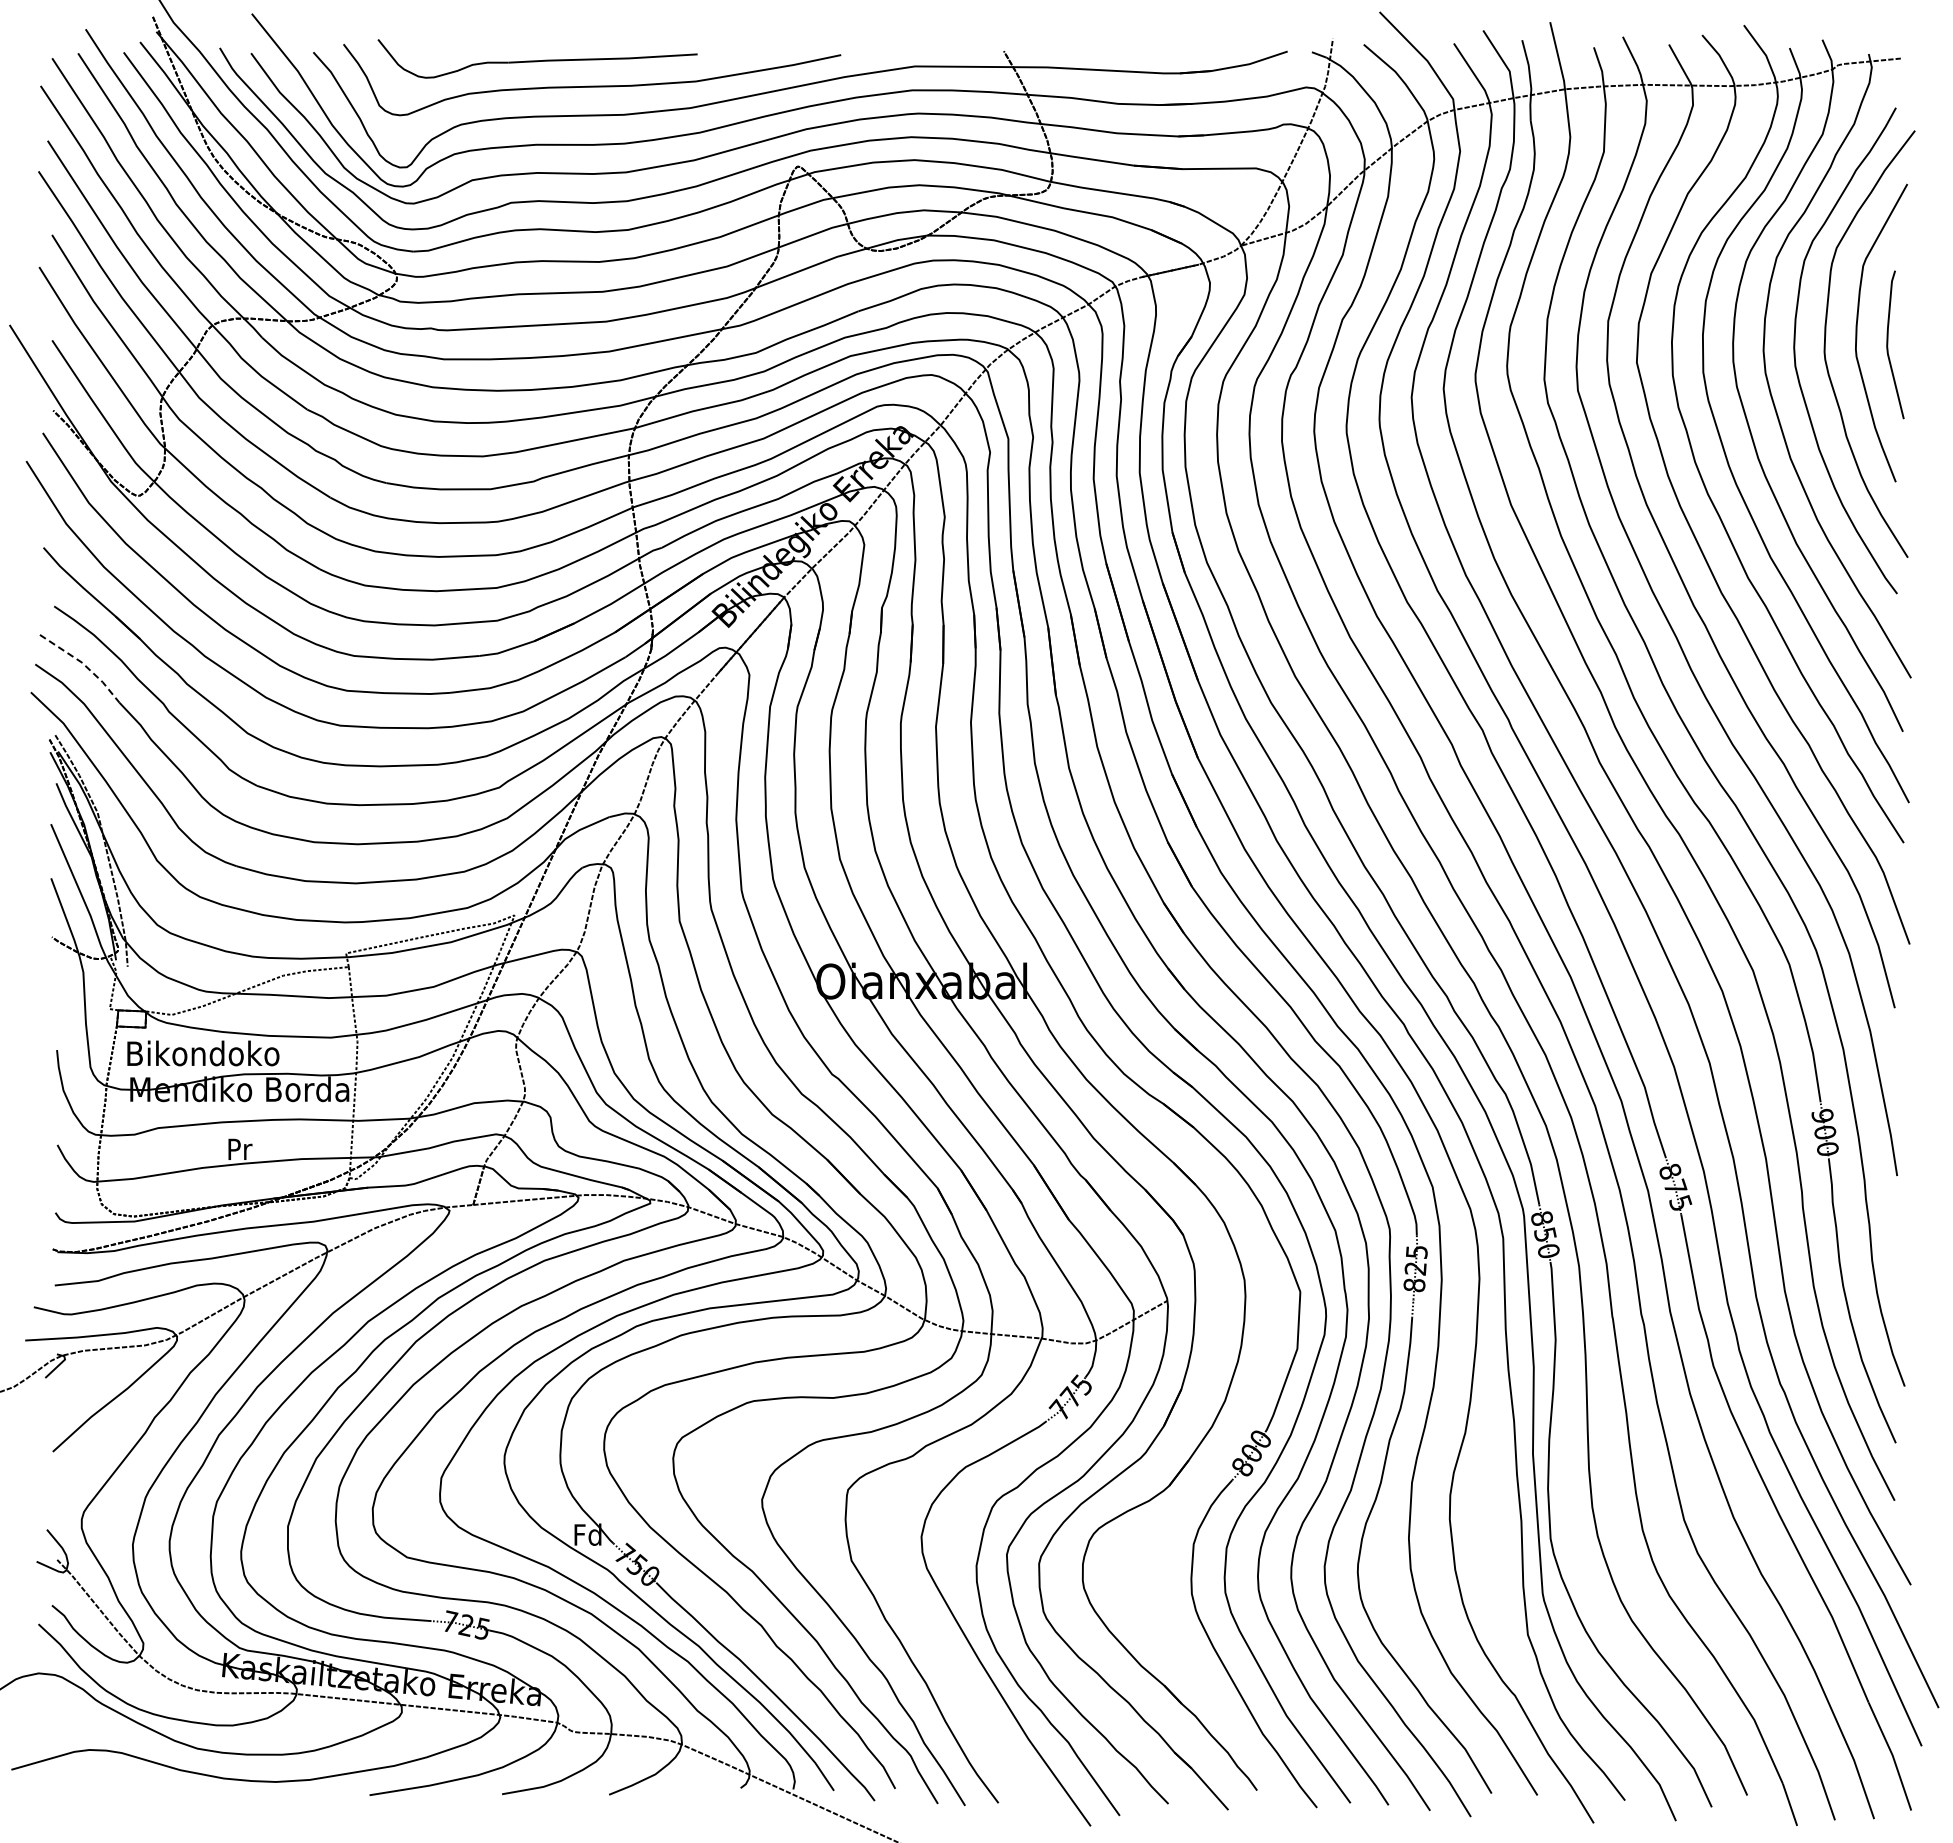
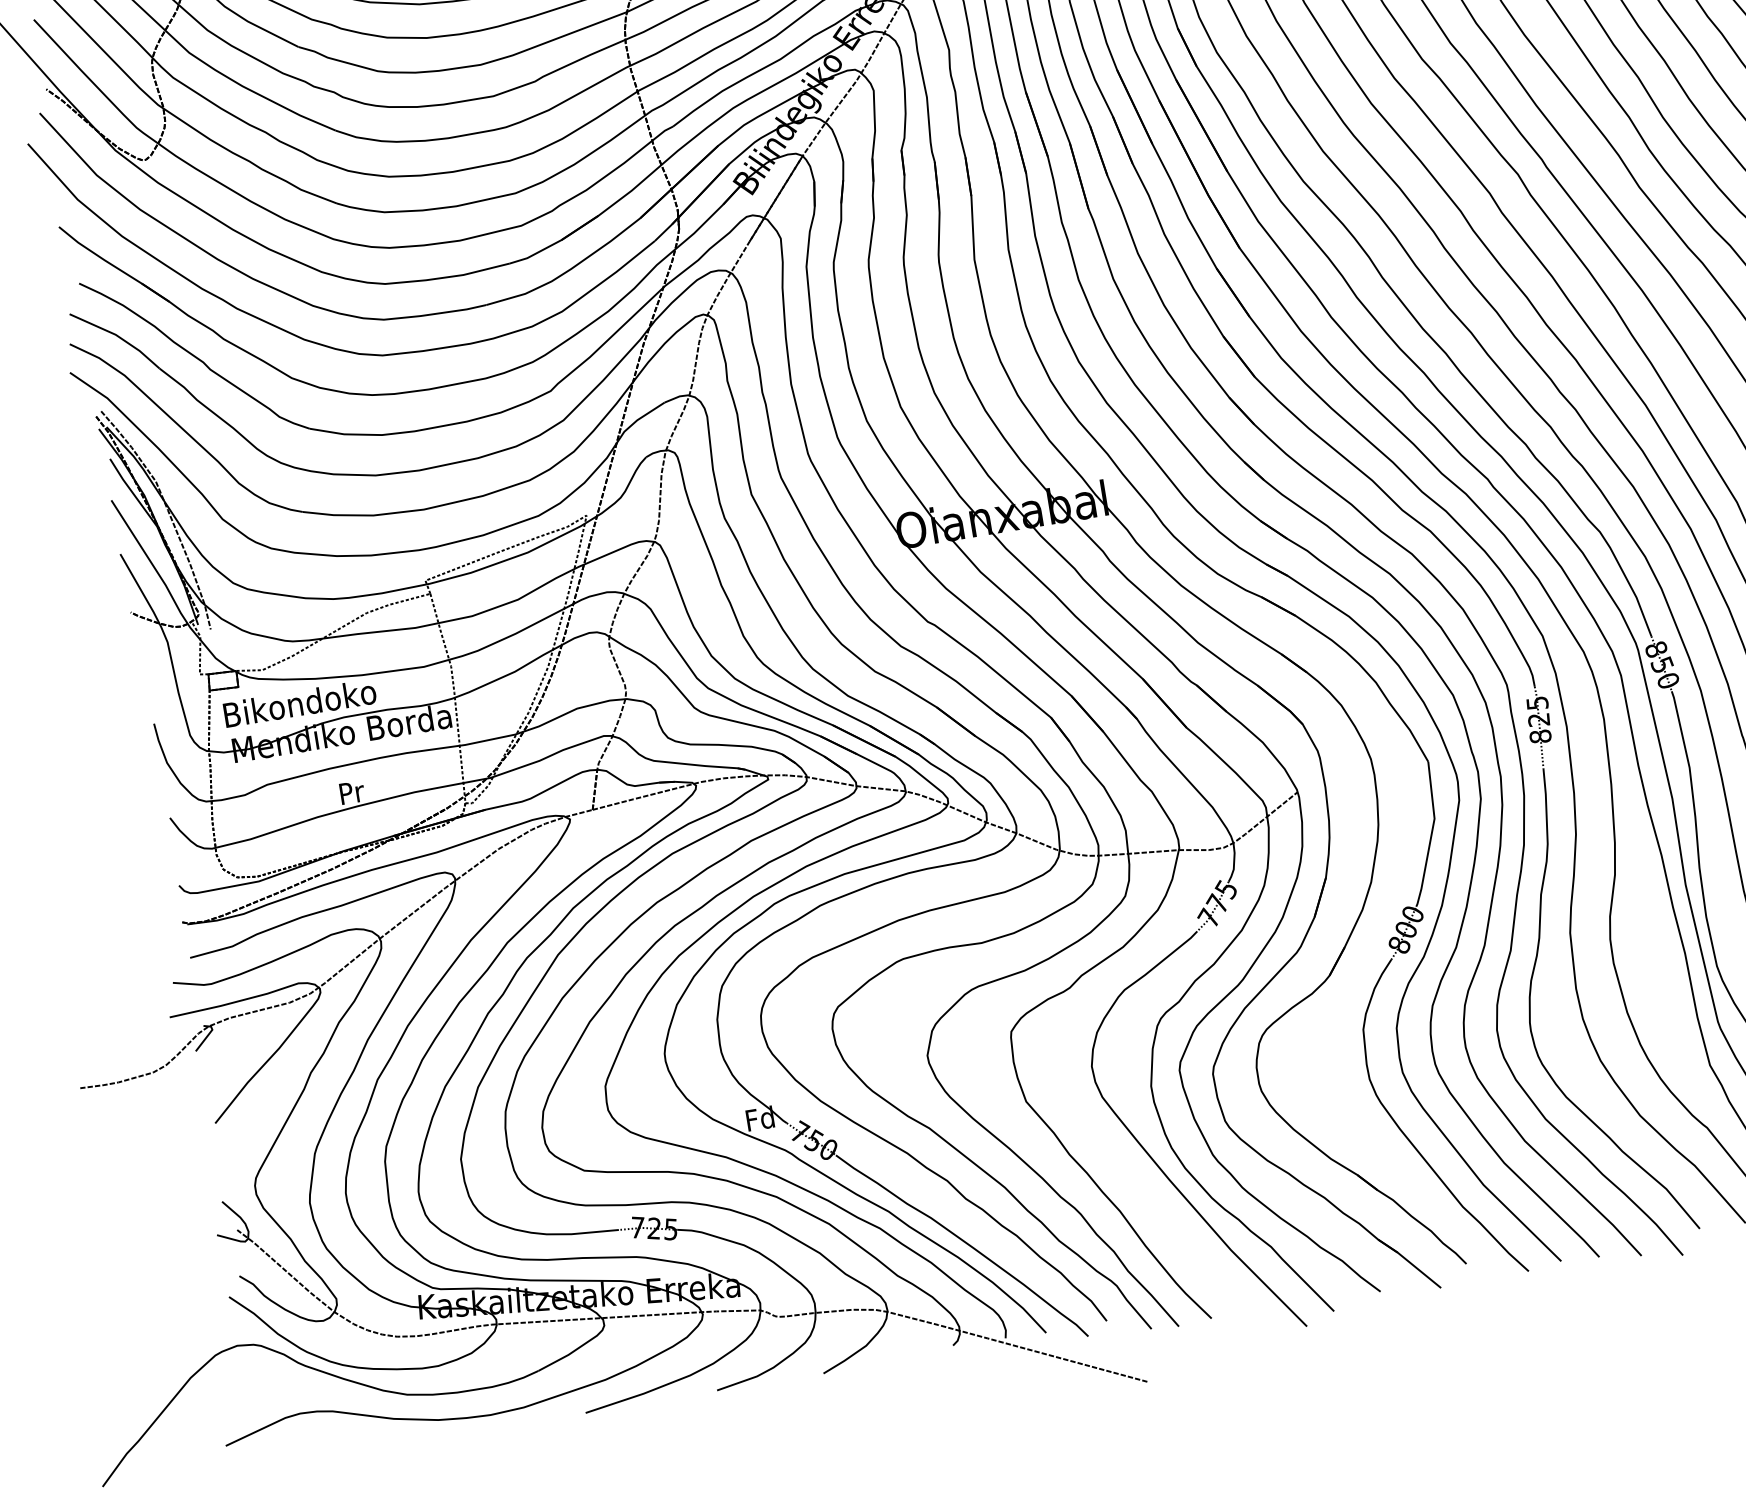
line: (84, 664) -> (118, 336), dashed -> solid

